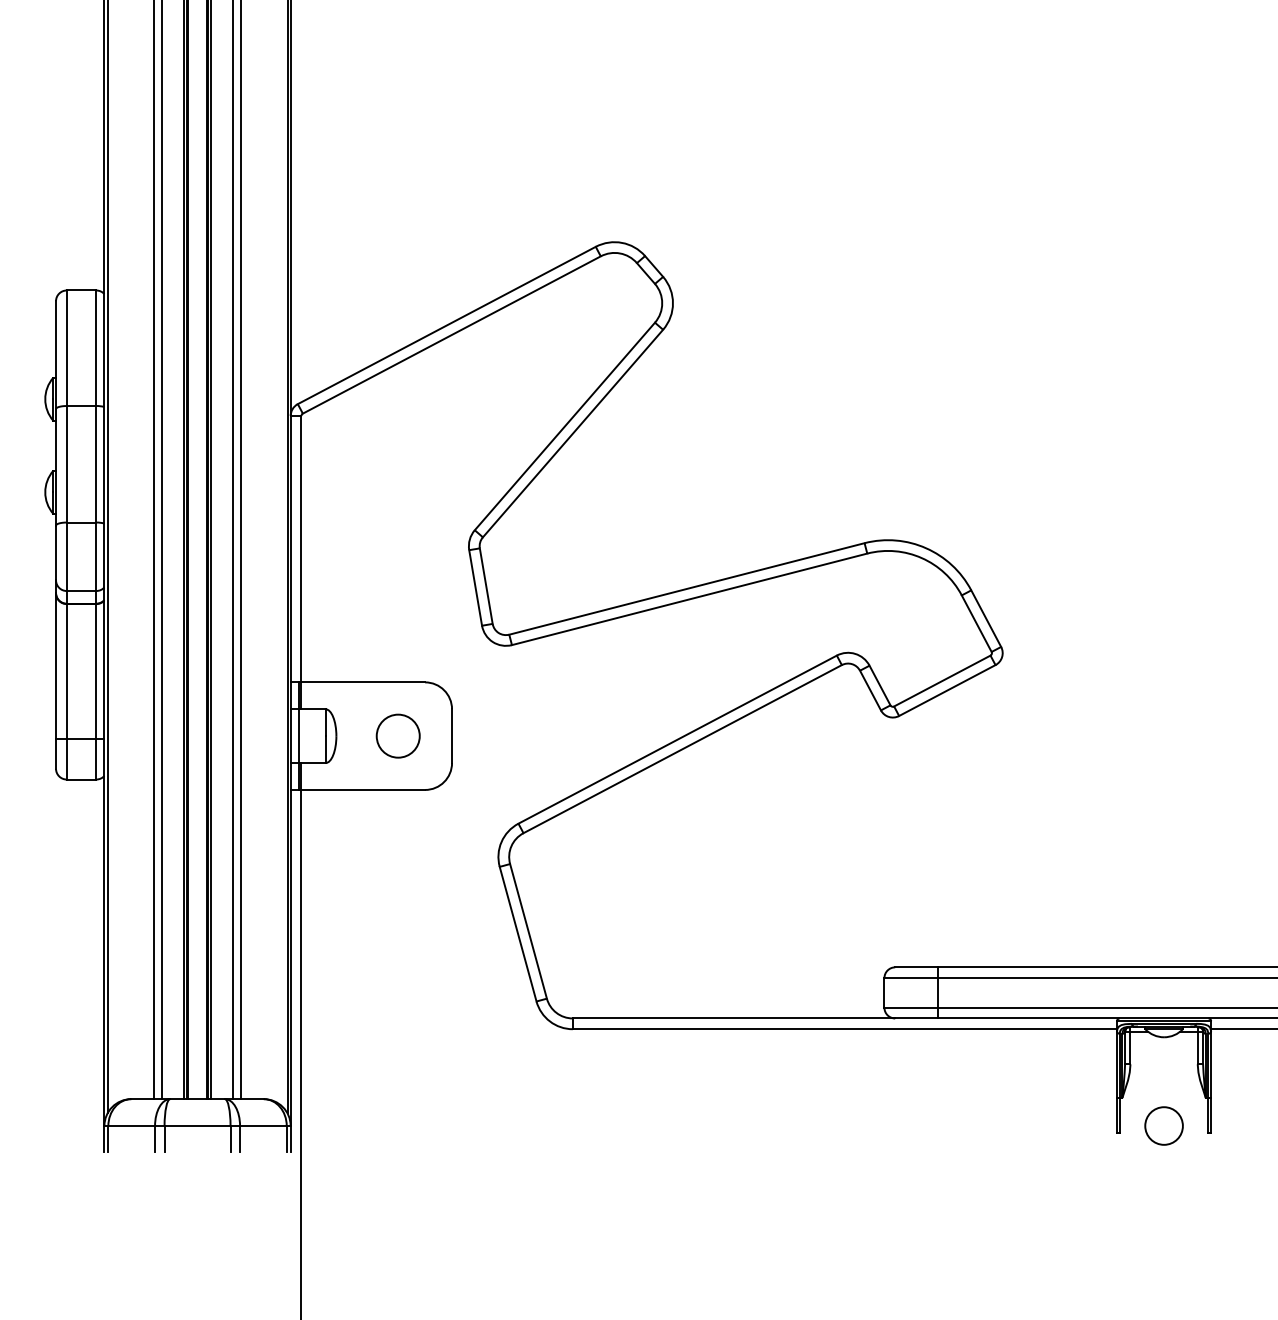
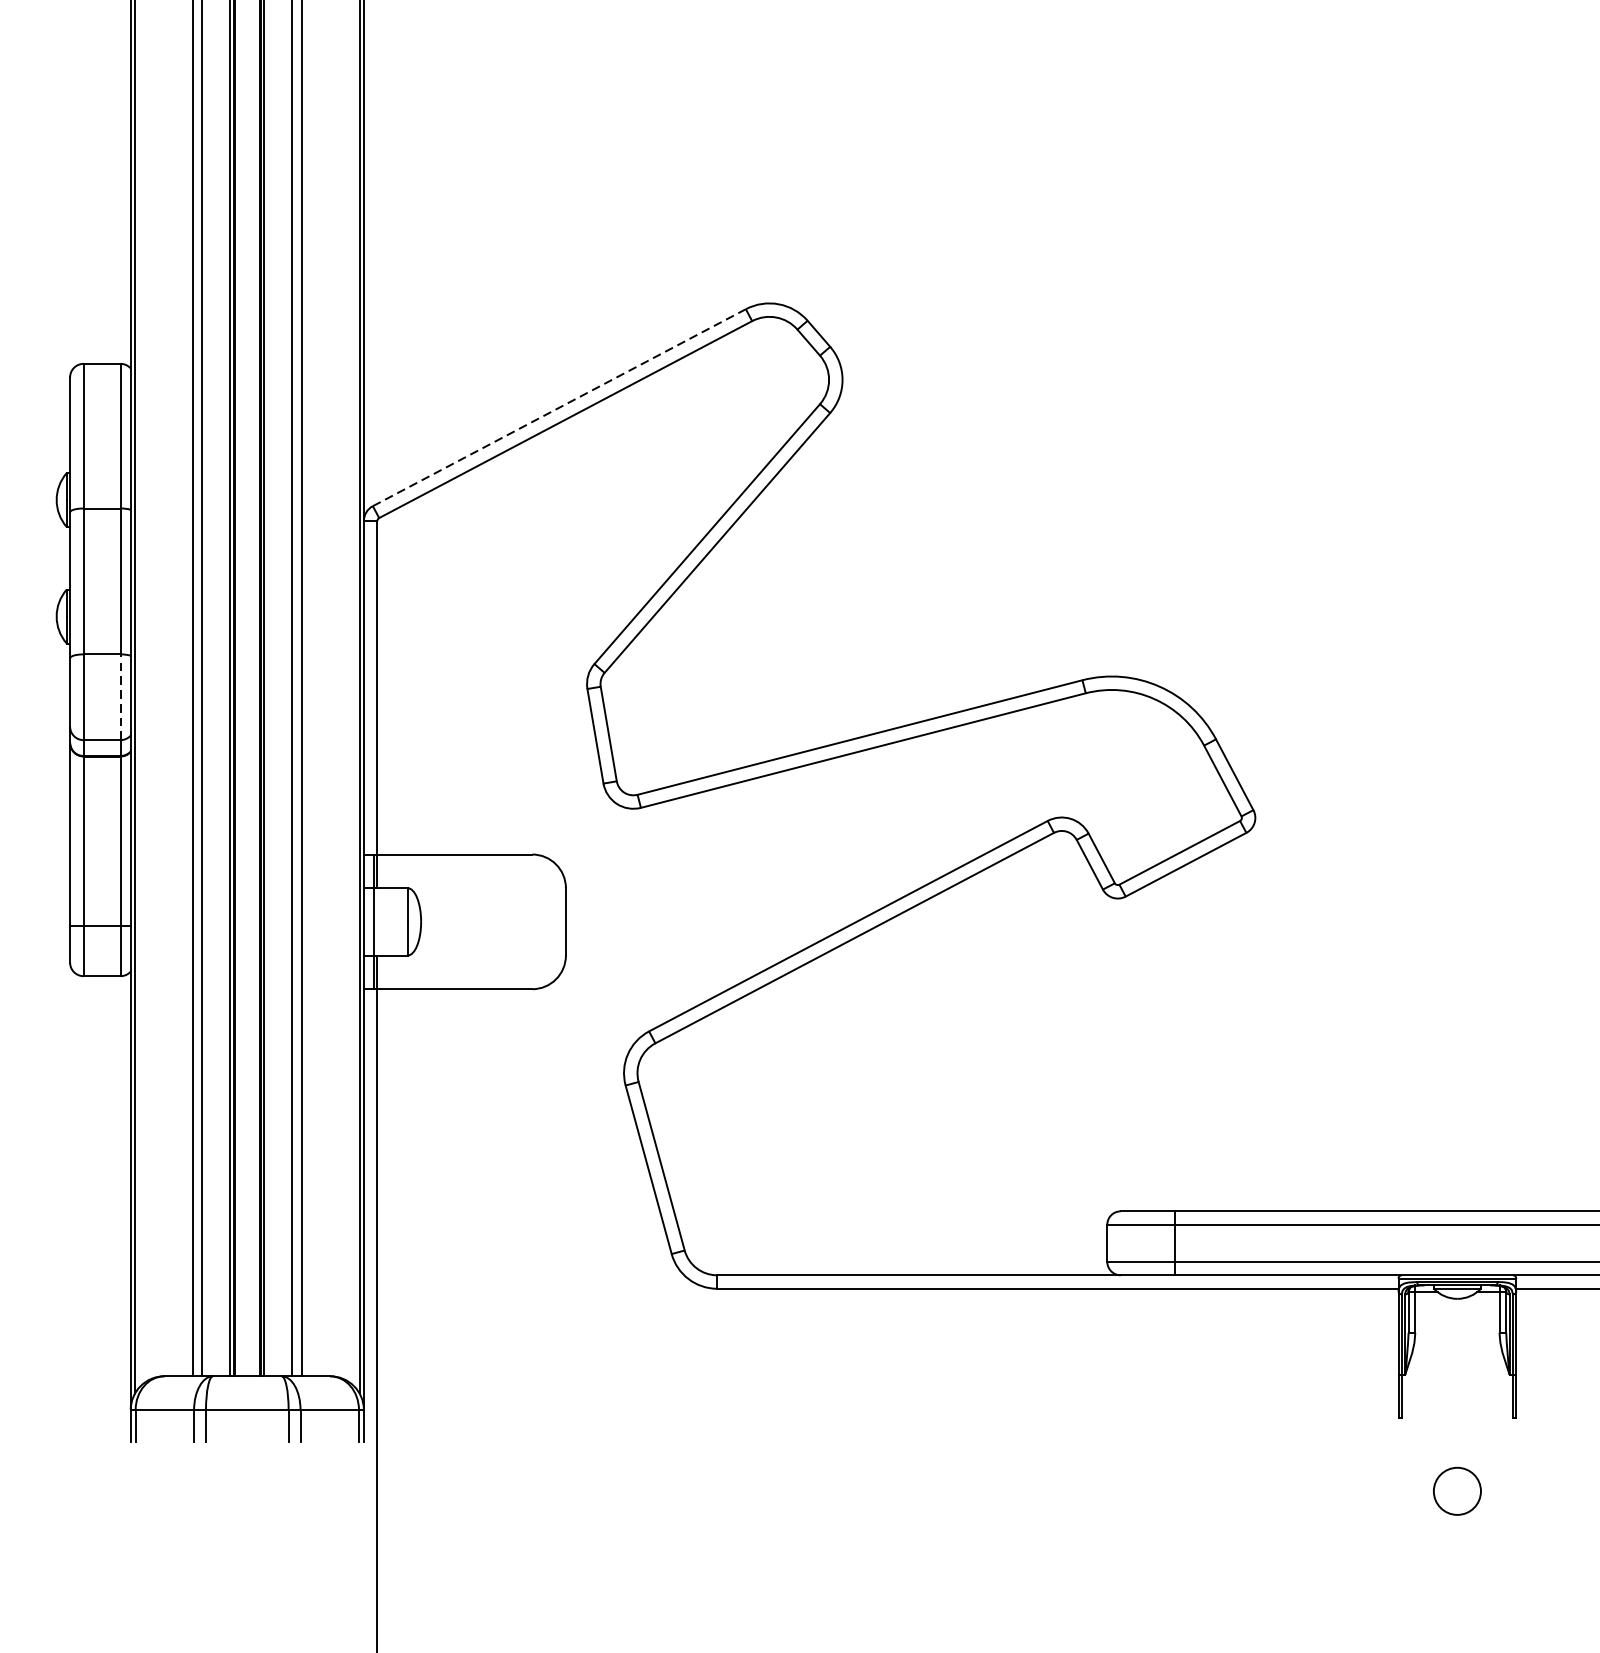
line: (447, 325) -> (560, 407), solid -> dashed
line: (96, 556) -> (120, 696), solid -> dashed
circle: (397, 735) -> (497, 921), removed
circle: (1163, 1125) -> (1456, 1490), moved

